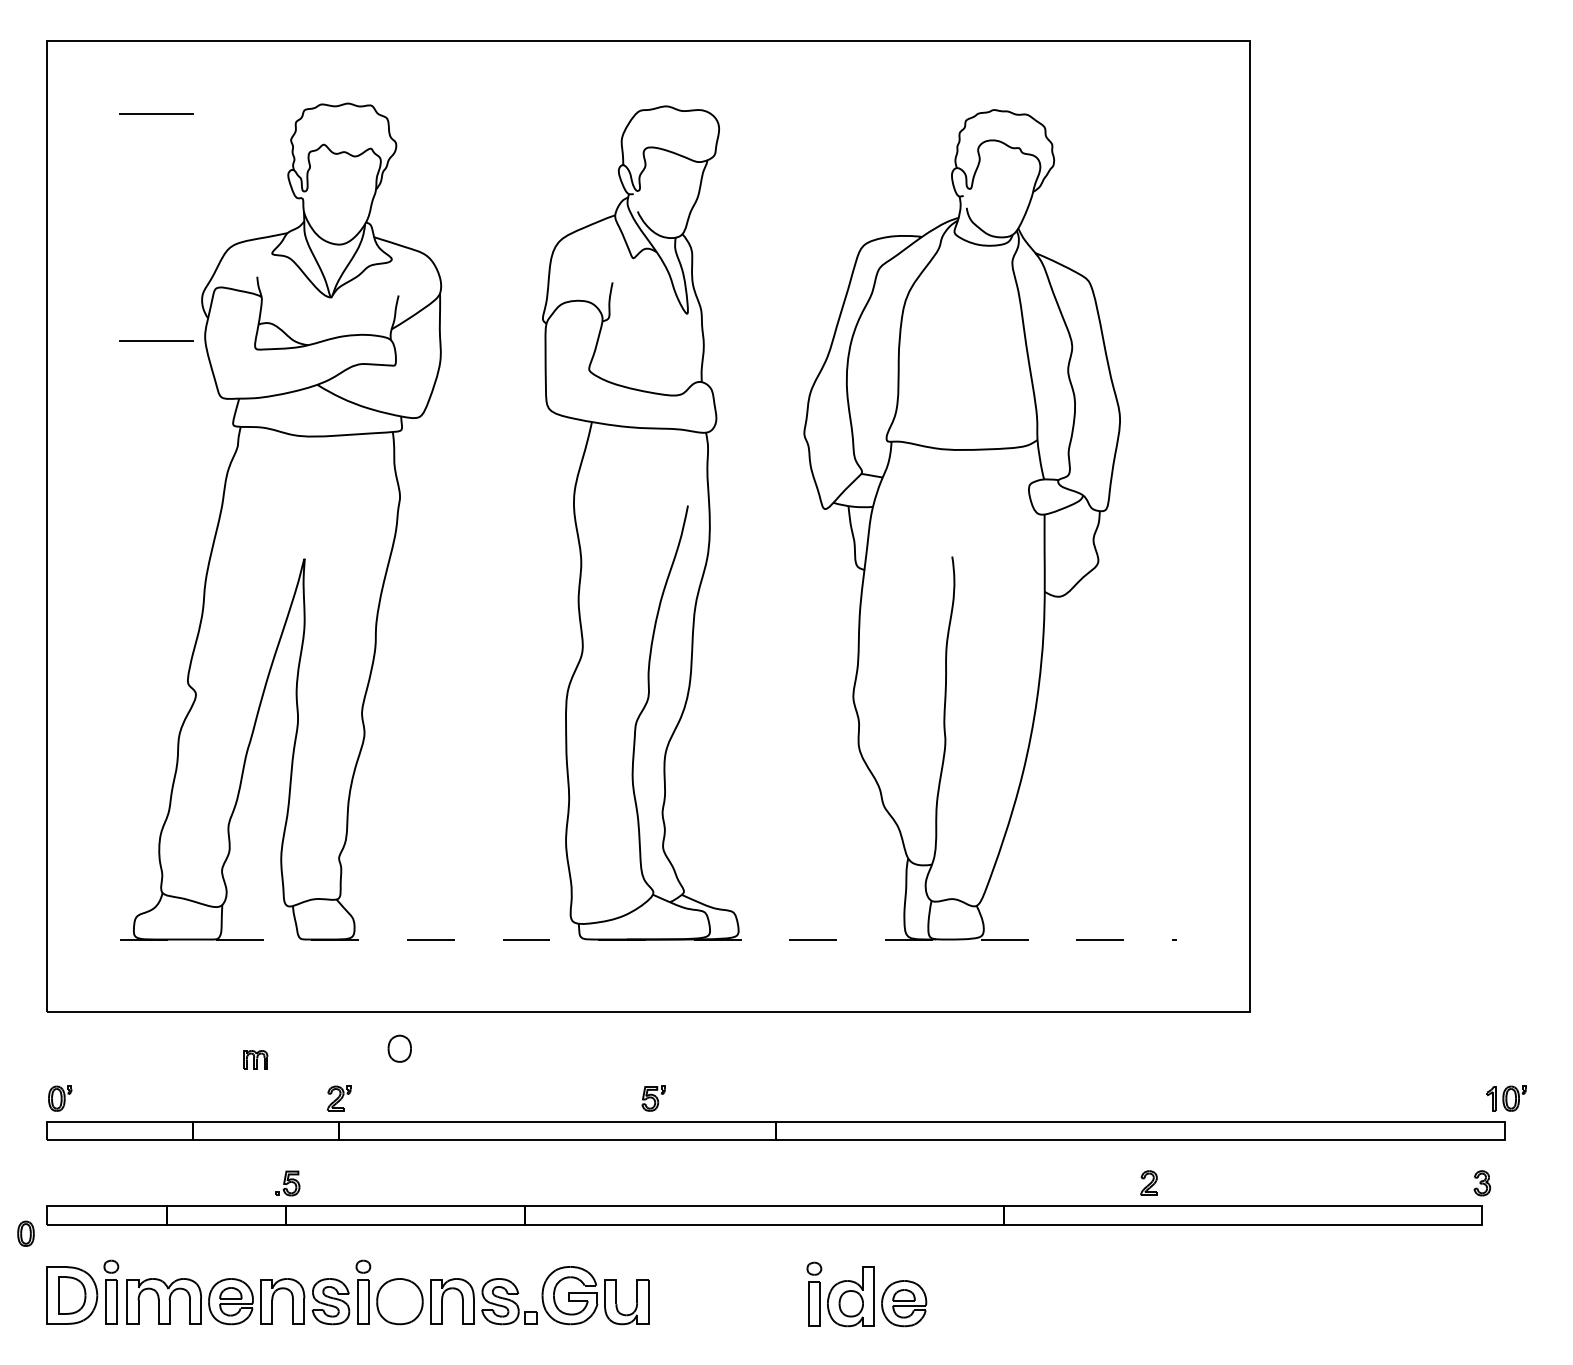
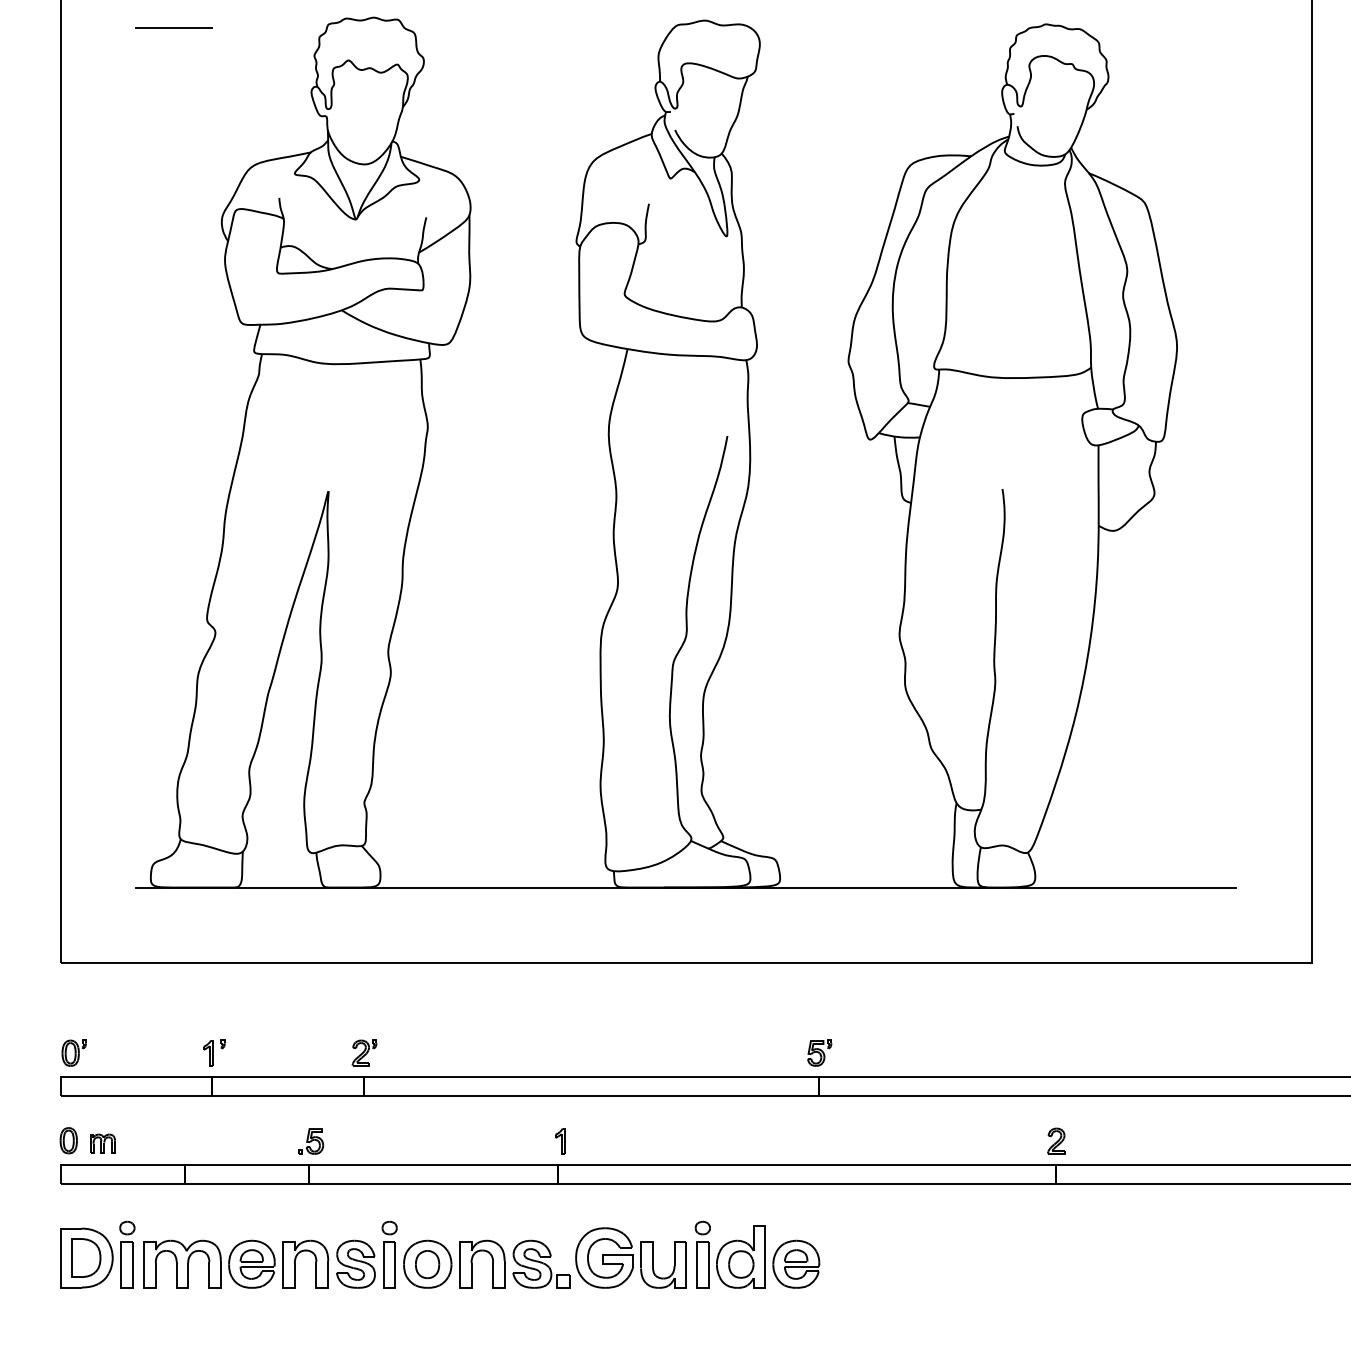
line: (156, 340) -> (174, 264), removed
line: (648, 939) -> (686, 887), dashed -> solid
part: (399, 1048) -> (427, 1264), moved
part: (255, 1059) -> (102, 1143), moved
part: (194, 1098) -> (213, 1052), added
part: (653, 1098) -> (819, 1052), moved
part: (527, 1182) -> (560, 1140), added
part: (1148, 1182) -> (1055, 1140), moved
part: (25, 1233) -> (68, 1140), moved
part: (866, 1294) -> (757, 1254), moved

